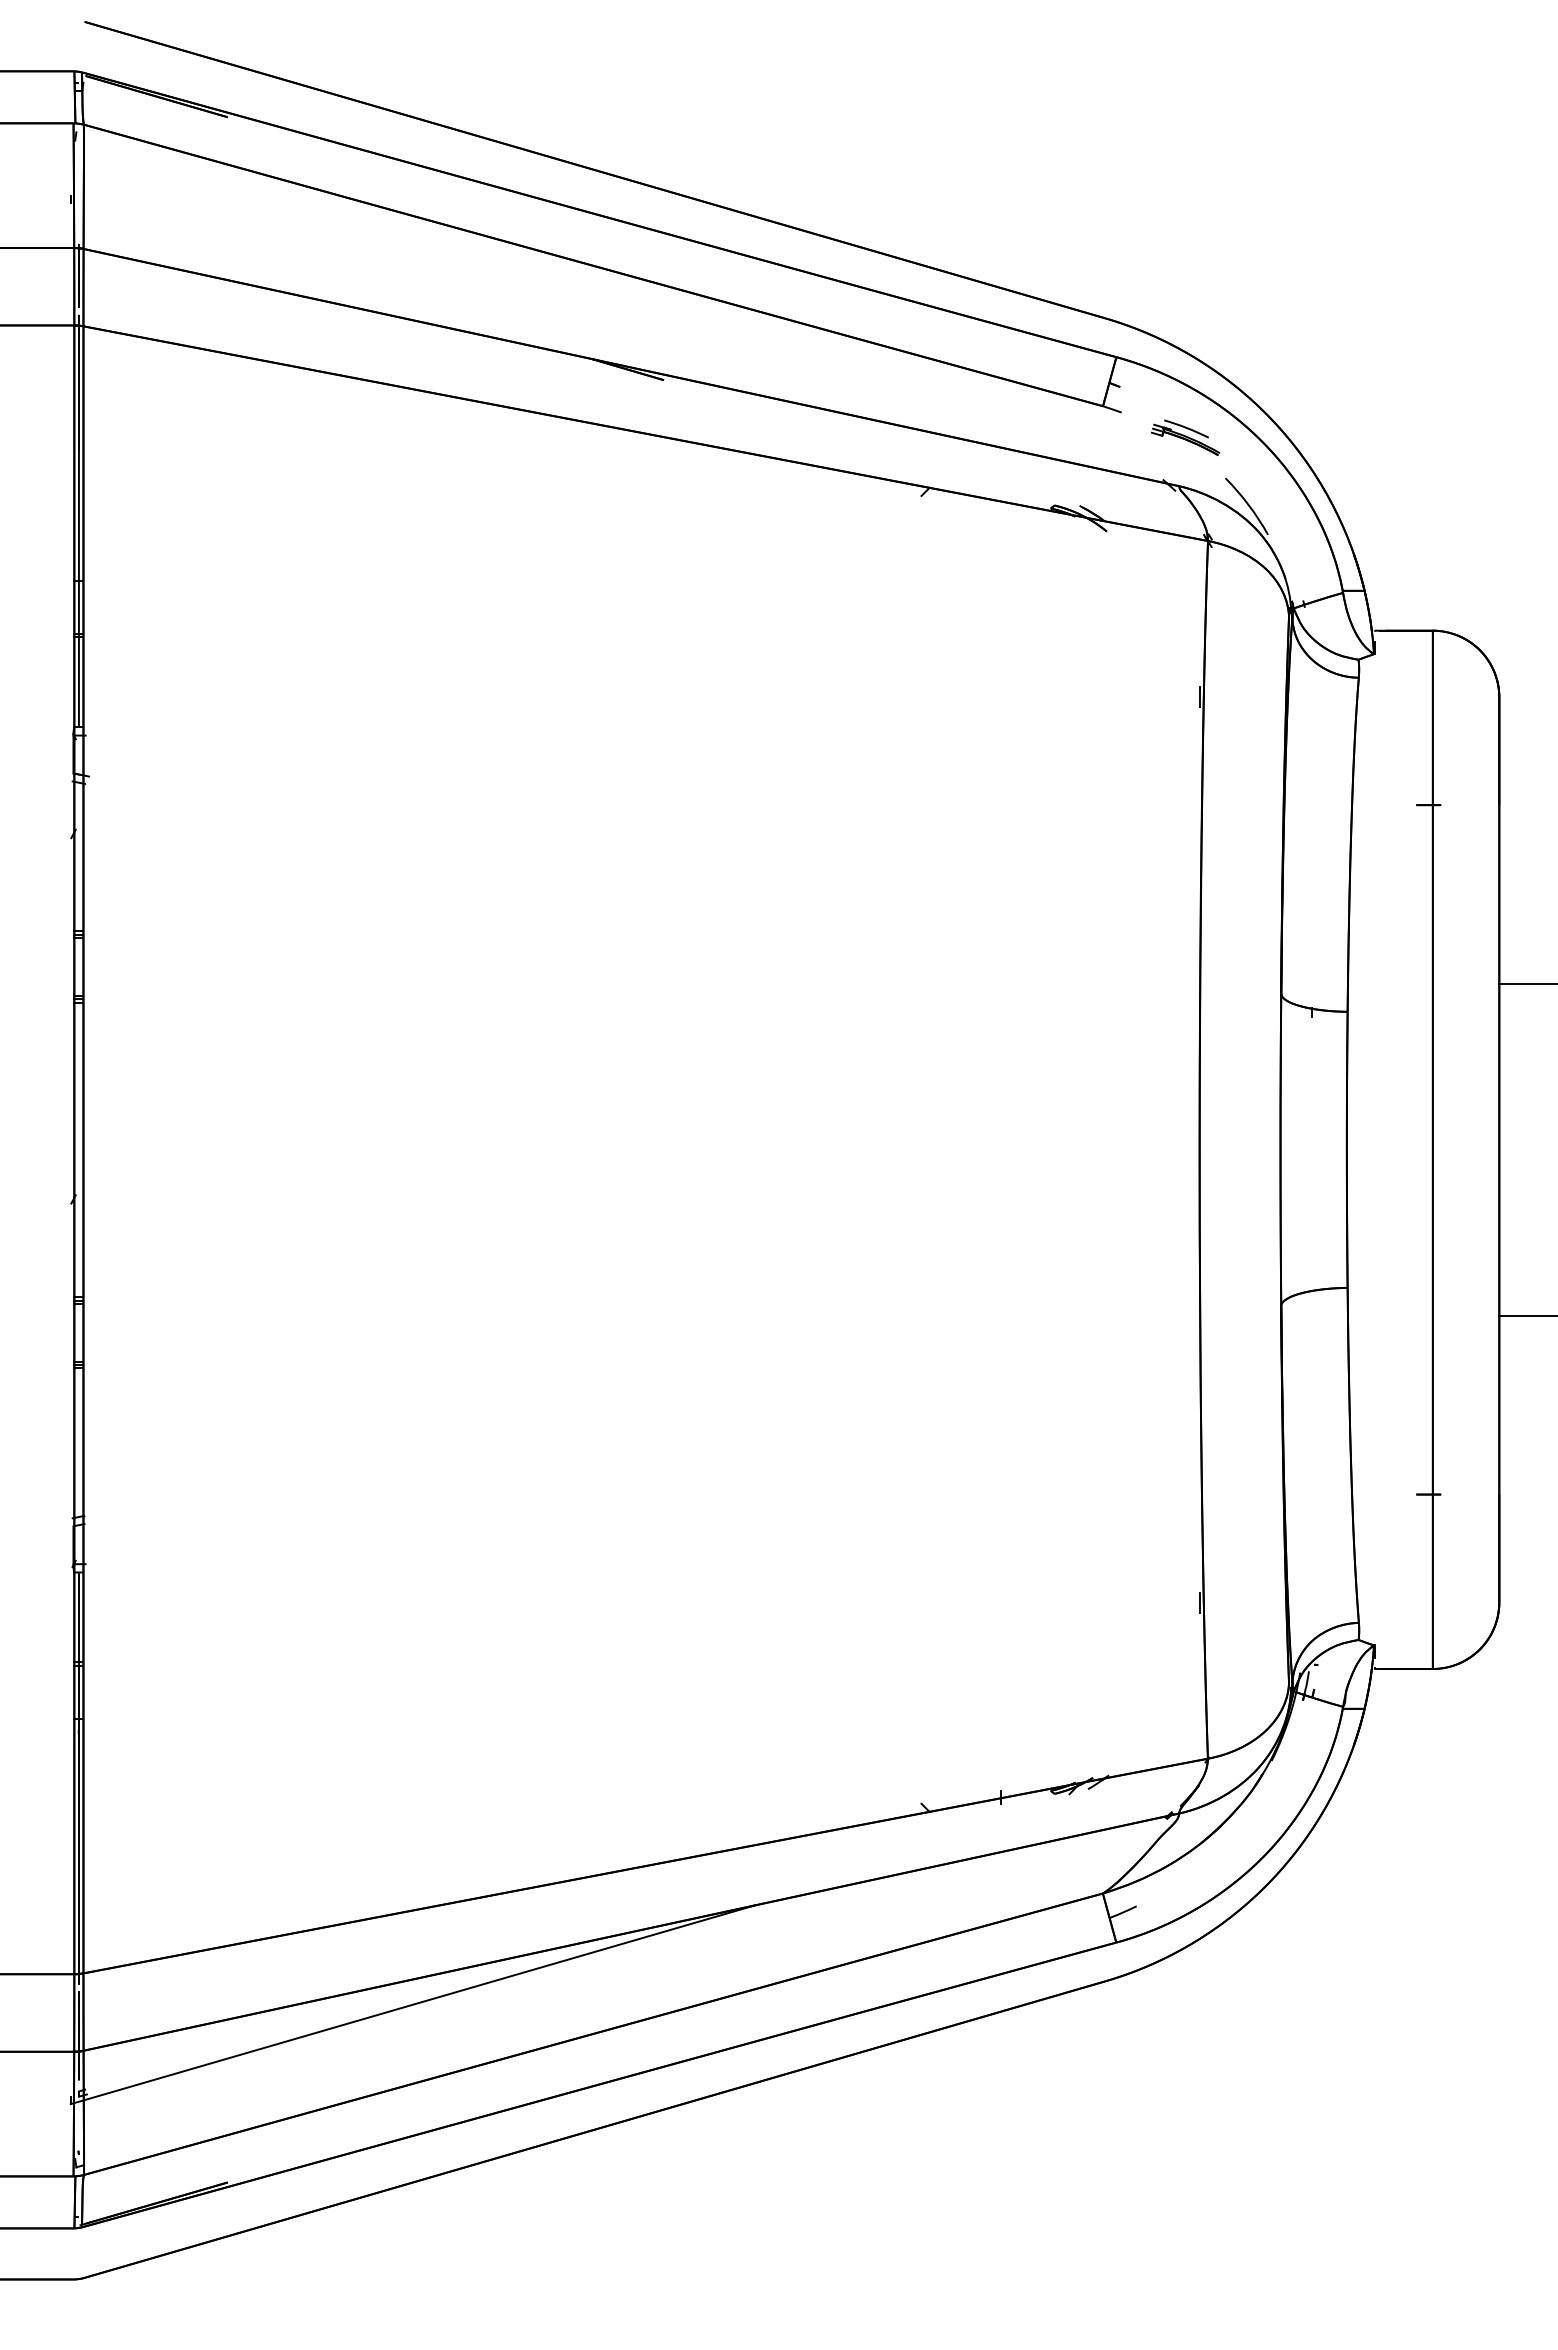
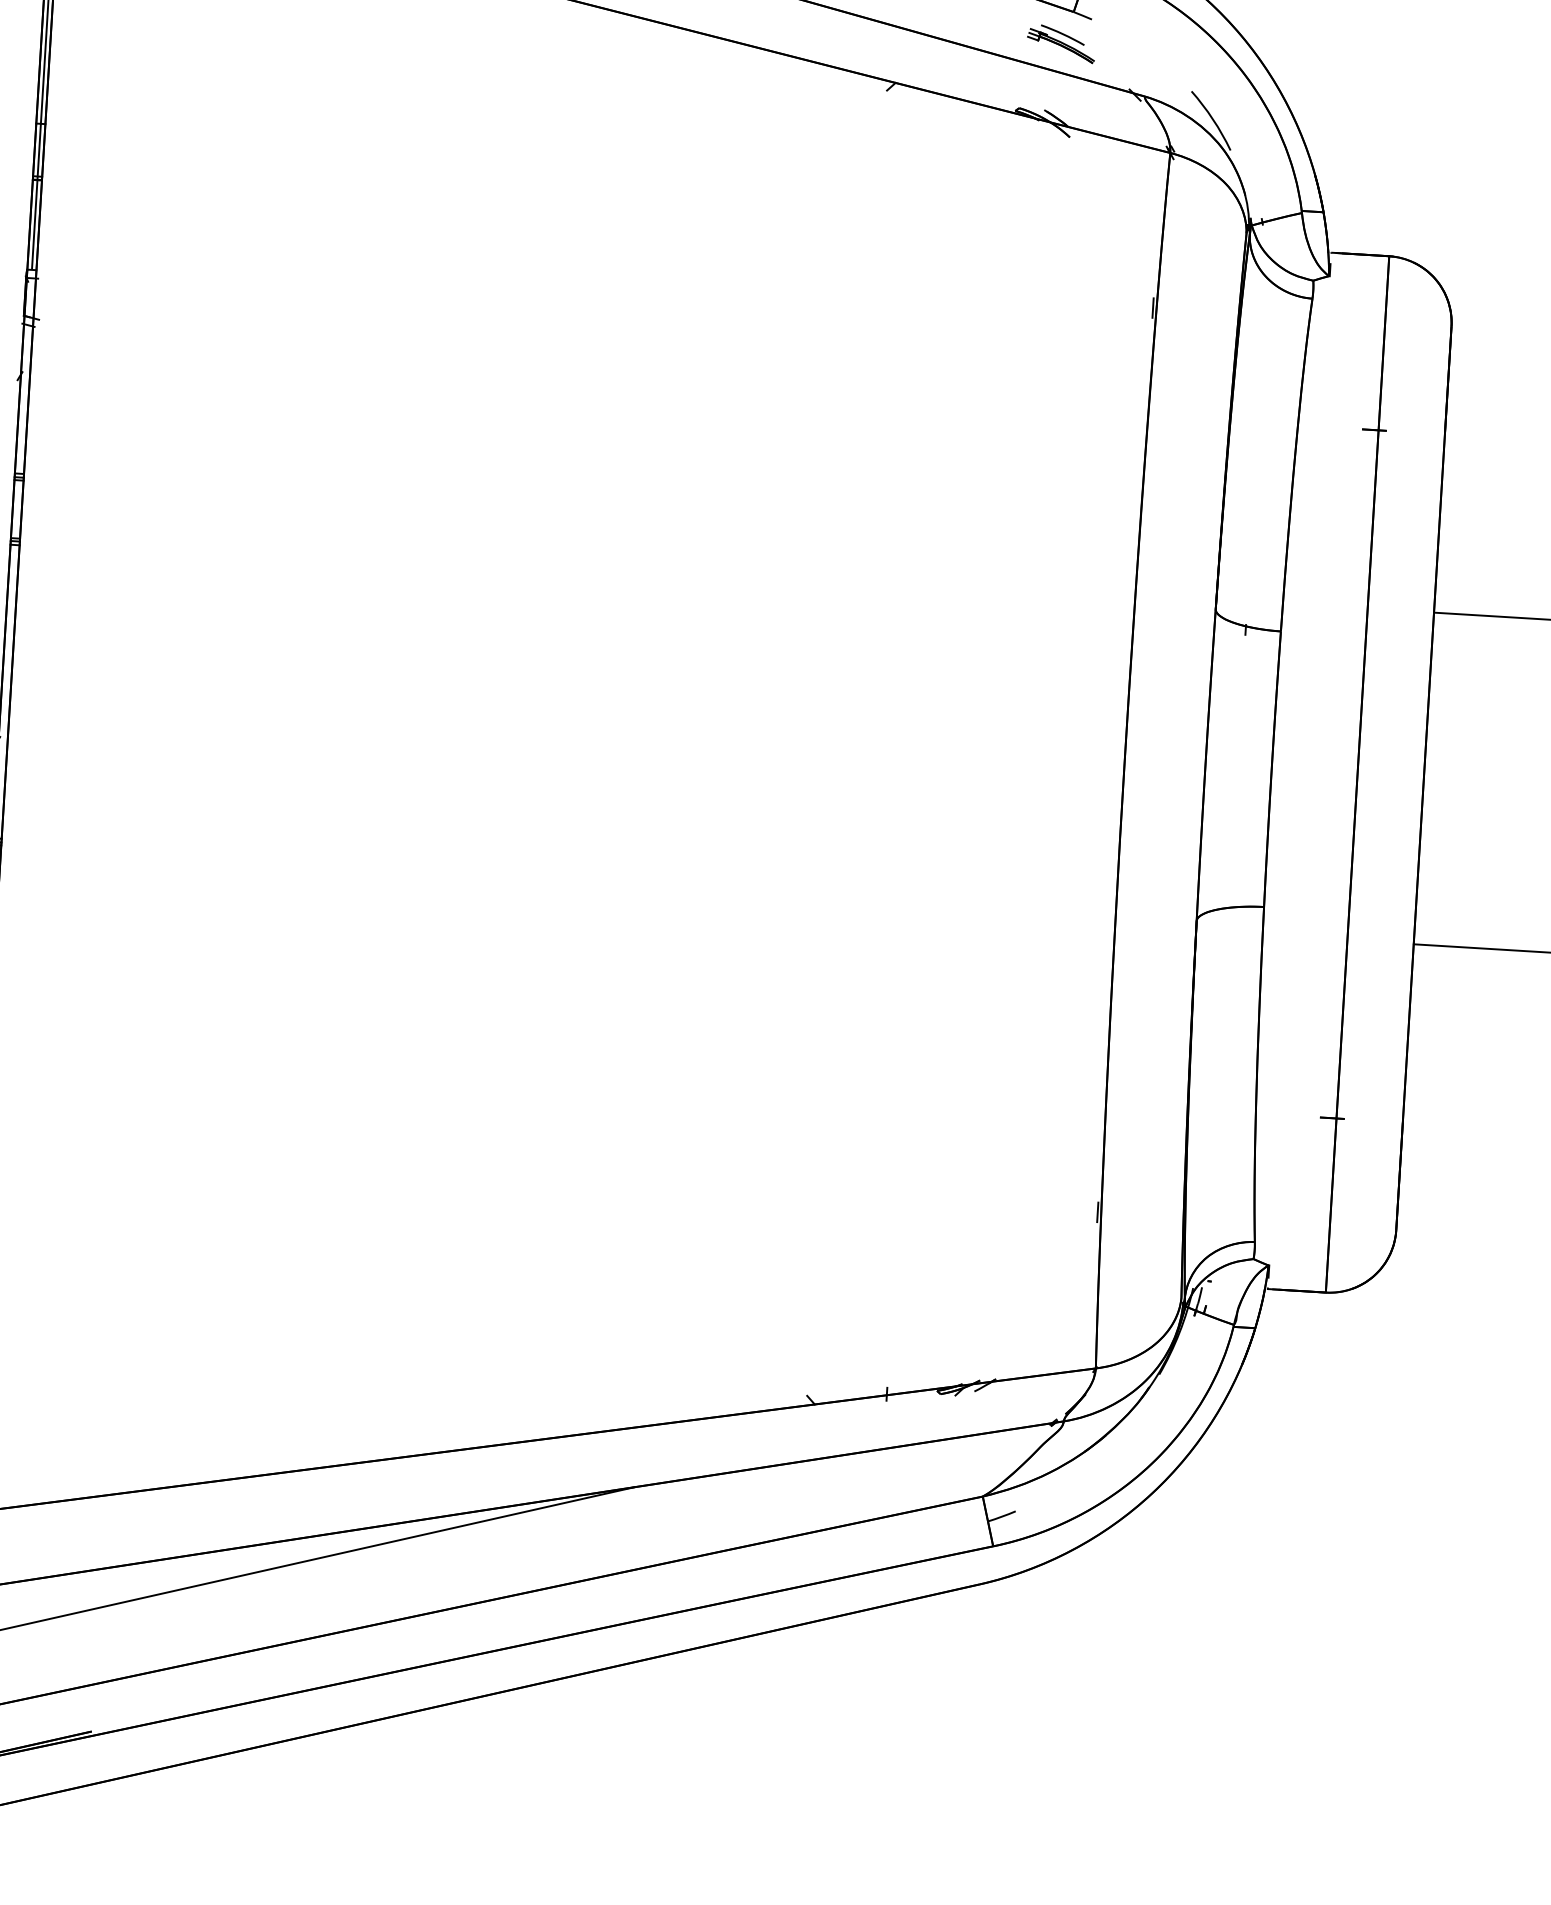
part: (1185, 437) -> (1061, 43), moved

